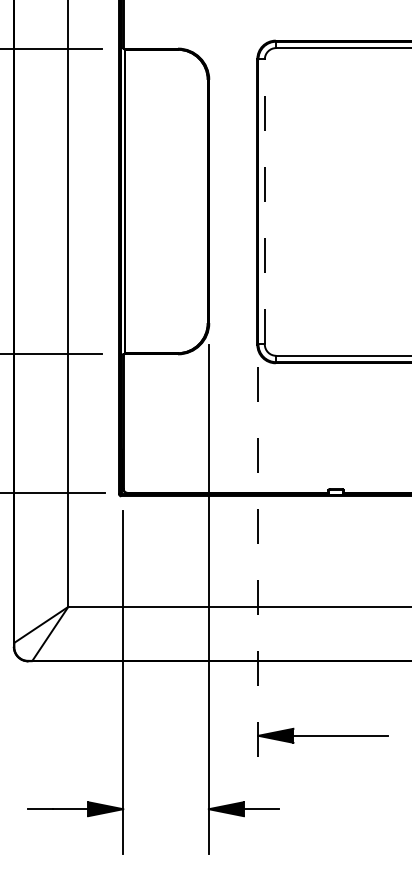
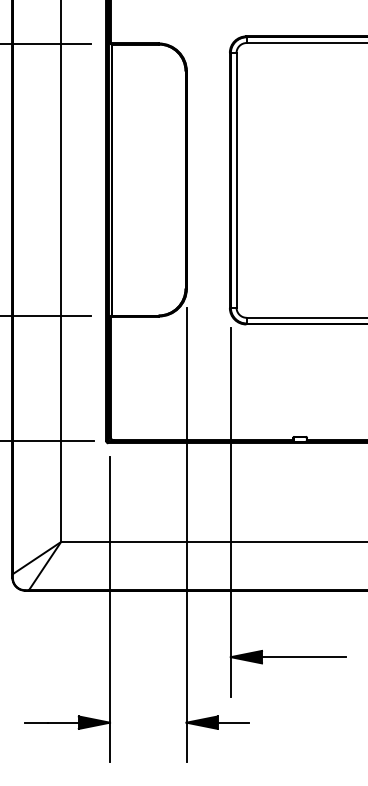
line: (264, 201) -> (236, 180), dashed -> solid
line: (258, 573) -> (230, 512), dashed -> solid

